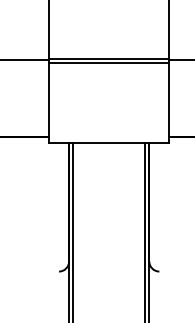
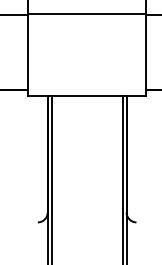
line: (109, 63) -> (87, 17), removed

